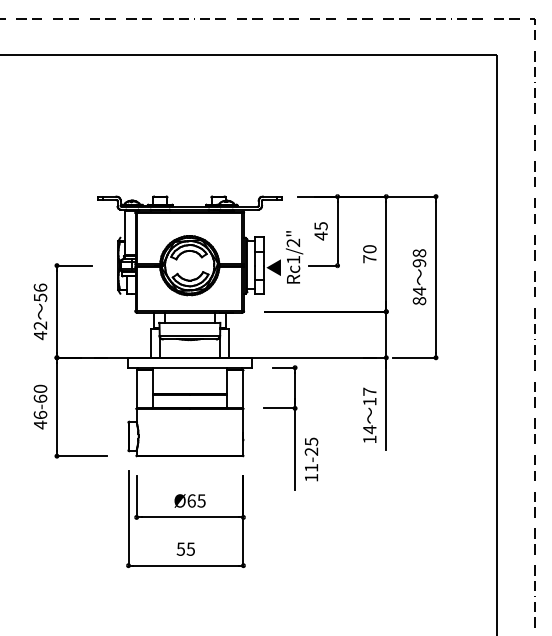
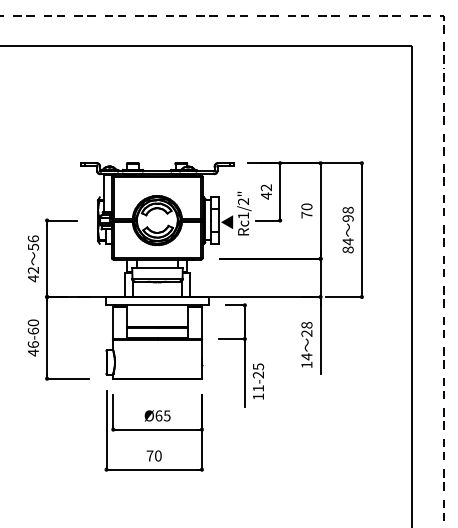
text: (319, 225) -> (265, 187), 45 -> 42
text: (369, 395) -> (306, 328), 17 -> 28
text: (185, 548) -> (153, 455), 55 -> 70

